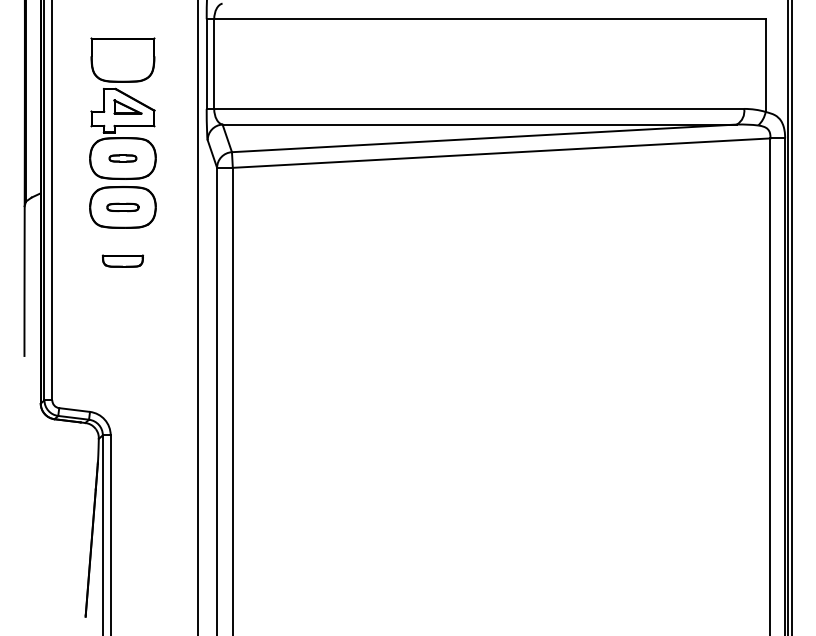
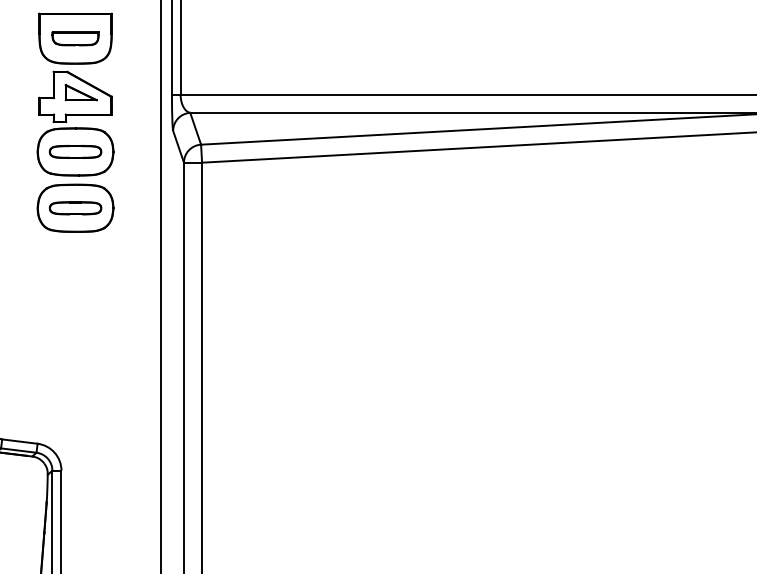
part: (122, 158) -> (75, 151), size x1.67
part: (122, 207) -> (75, 208), size x1.43
part: (122, 260) -> (75, 37), moved

